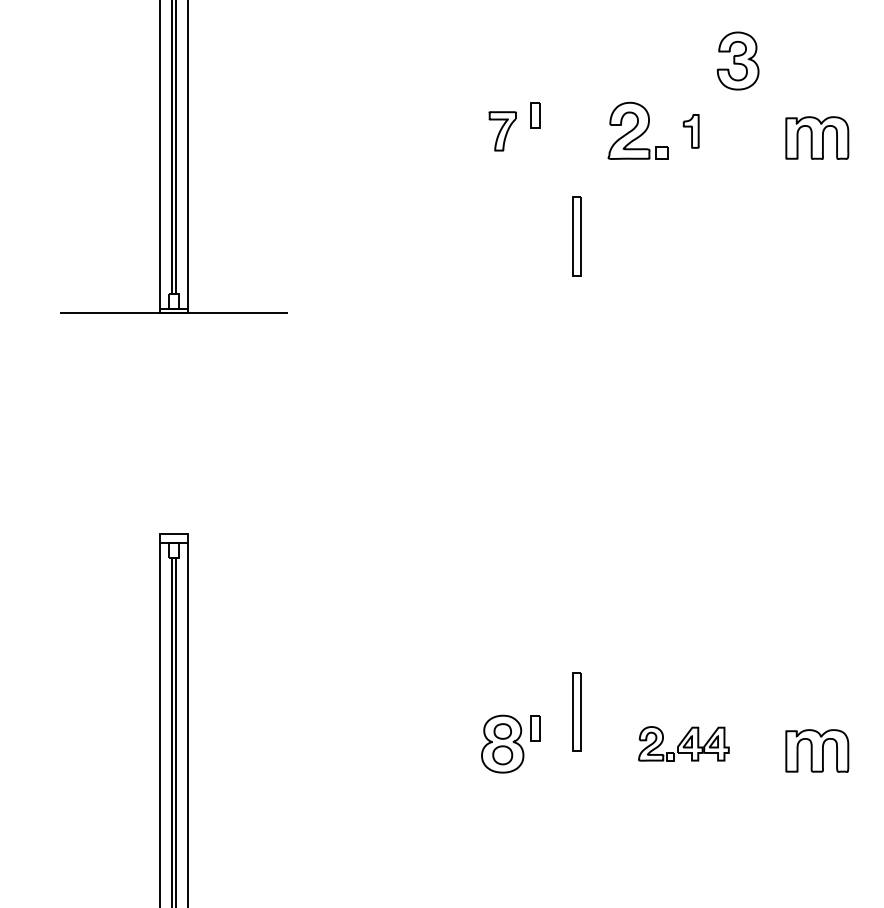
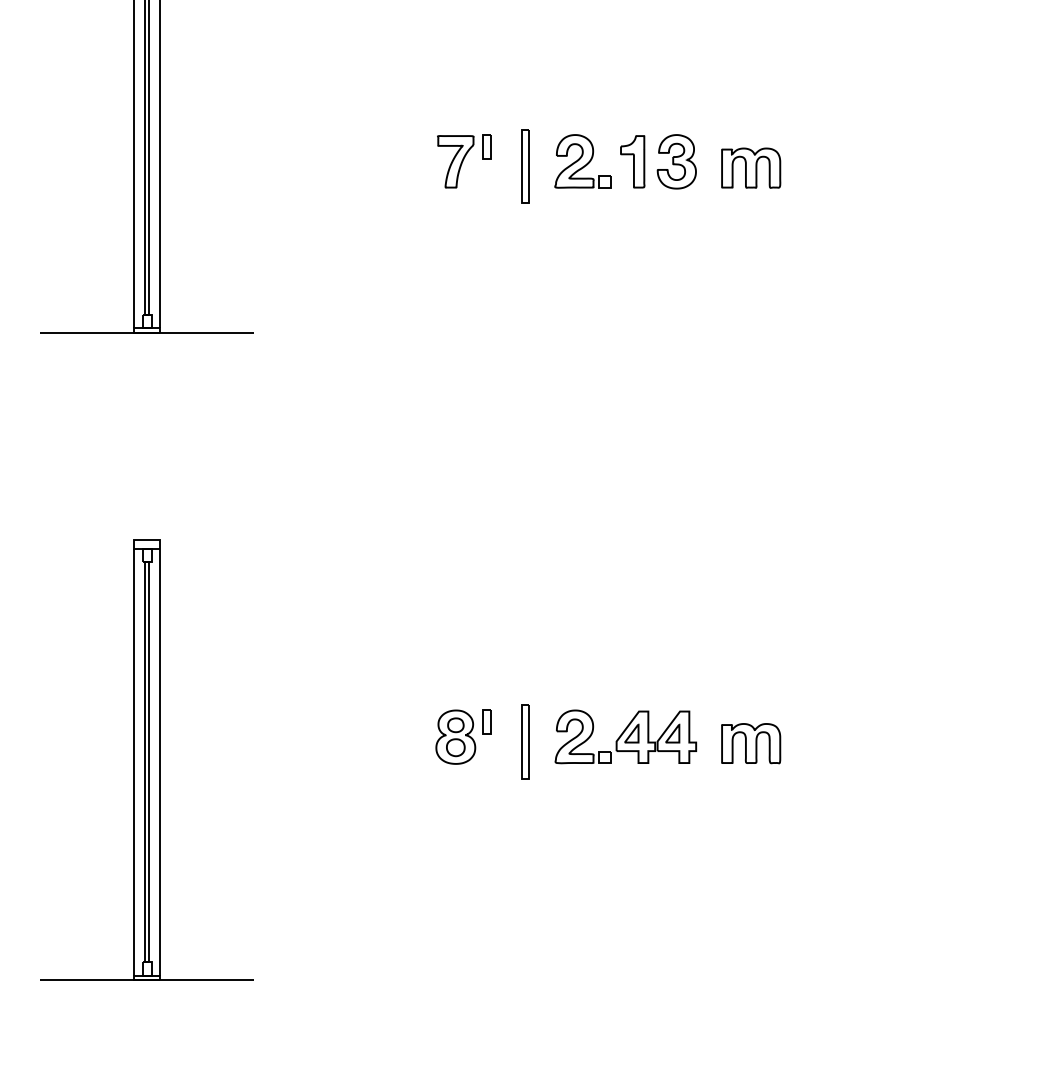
part: (737, 60) -> (676, 161), moved
part: (502, 130) -> (455, 161), size x1.43
part: (690, 130) -> (632, 161), size x1.67
part: (576, 236) -> (525, 166), moved
part: (576, 711) -> (525, 741), moved
part: (683, 743) -> (625, 736), size x1.67

